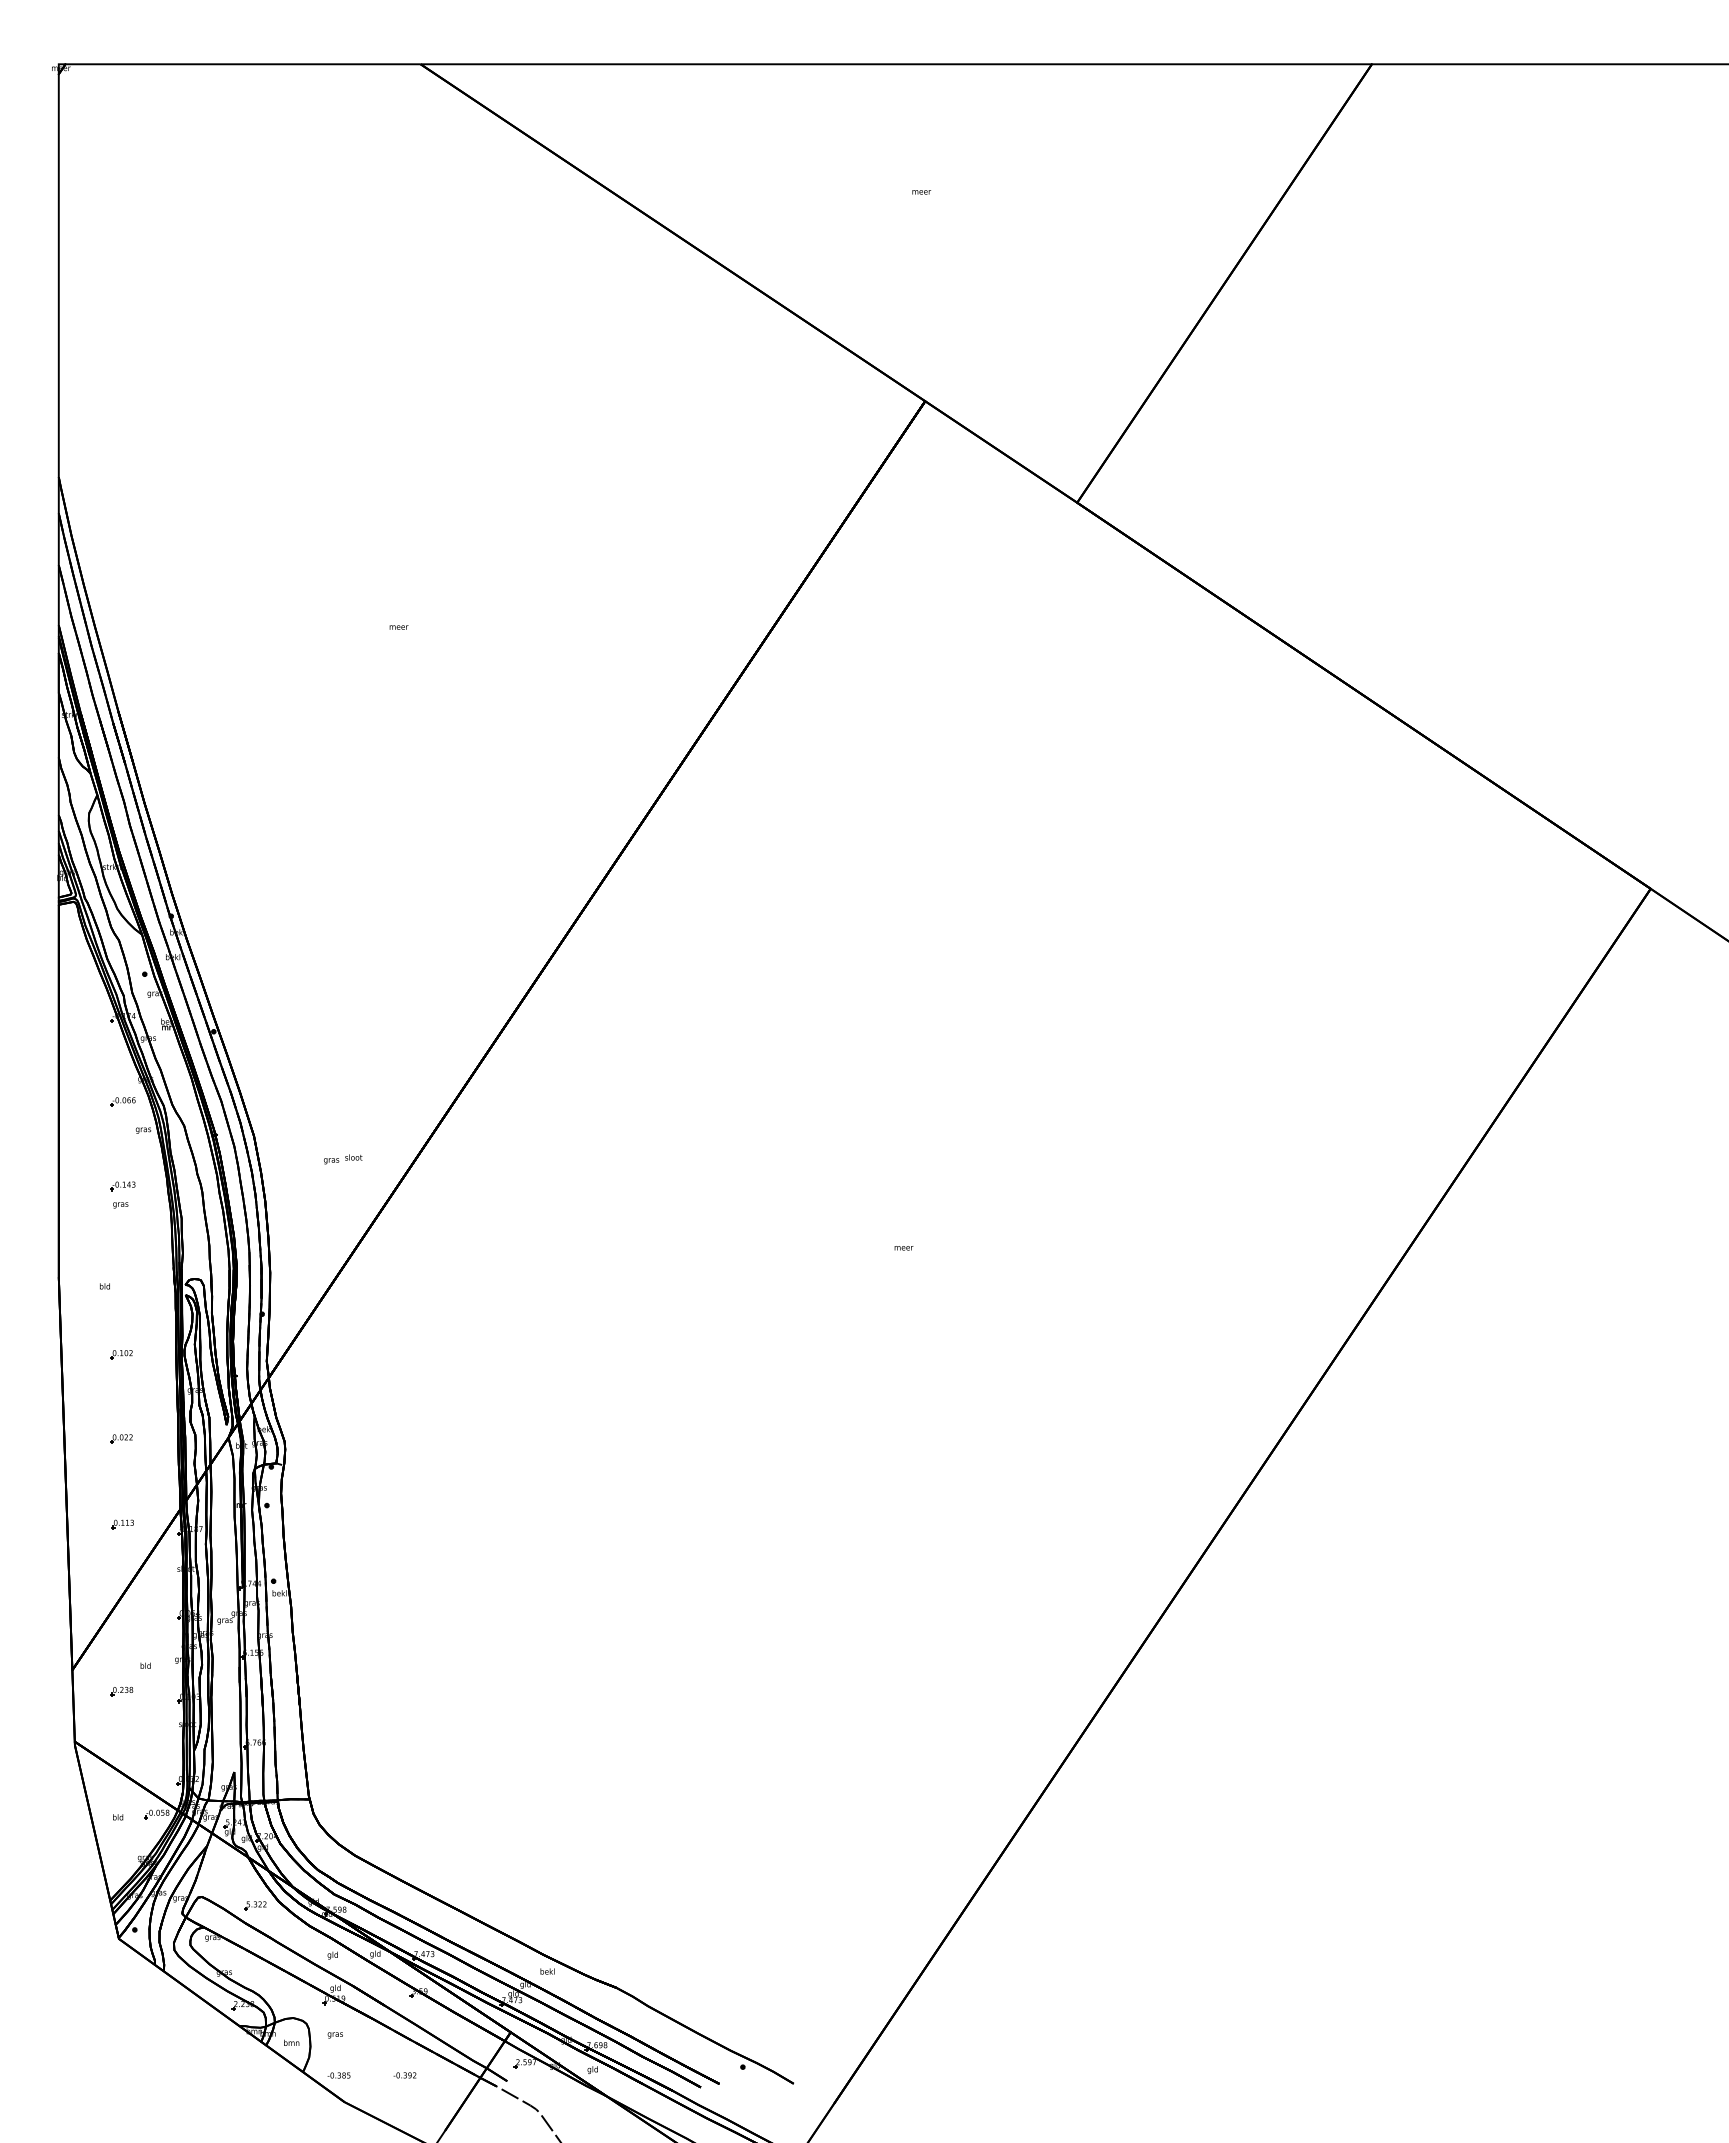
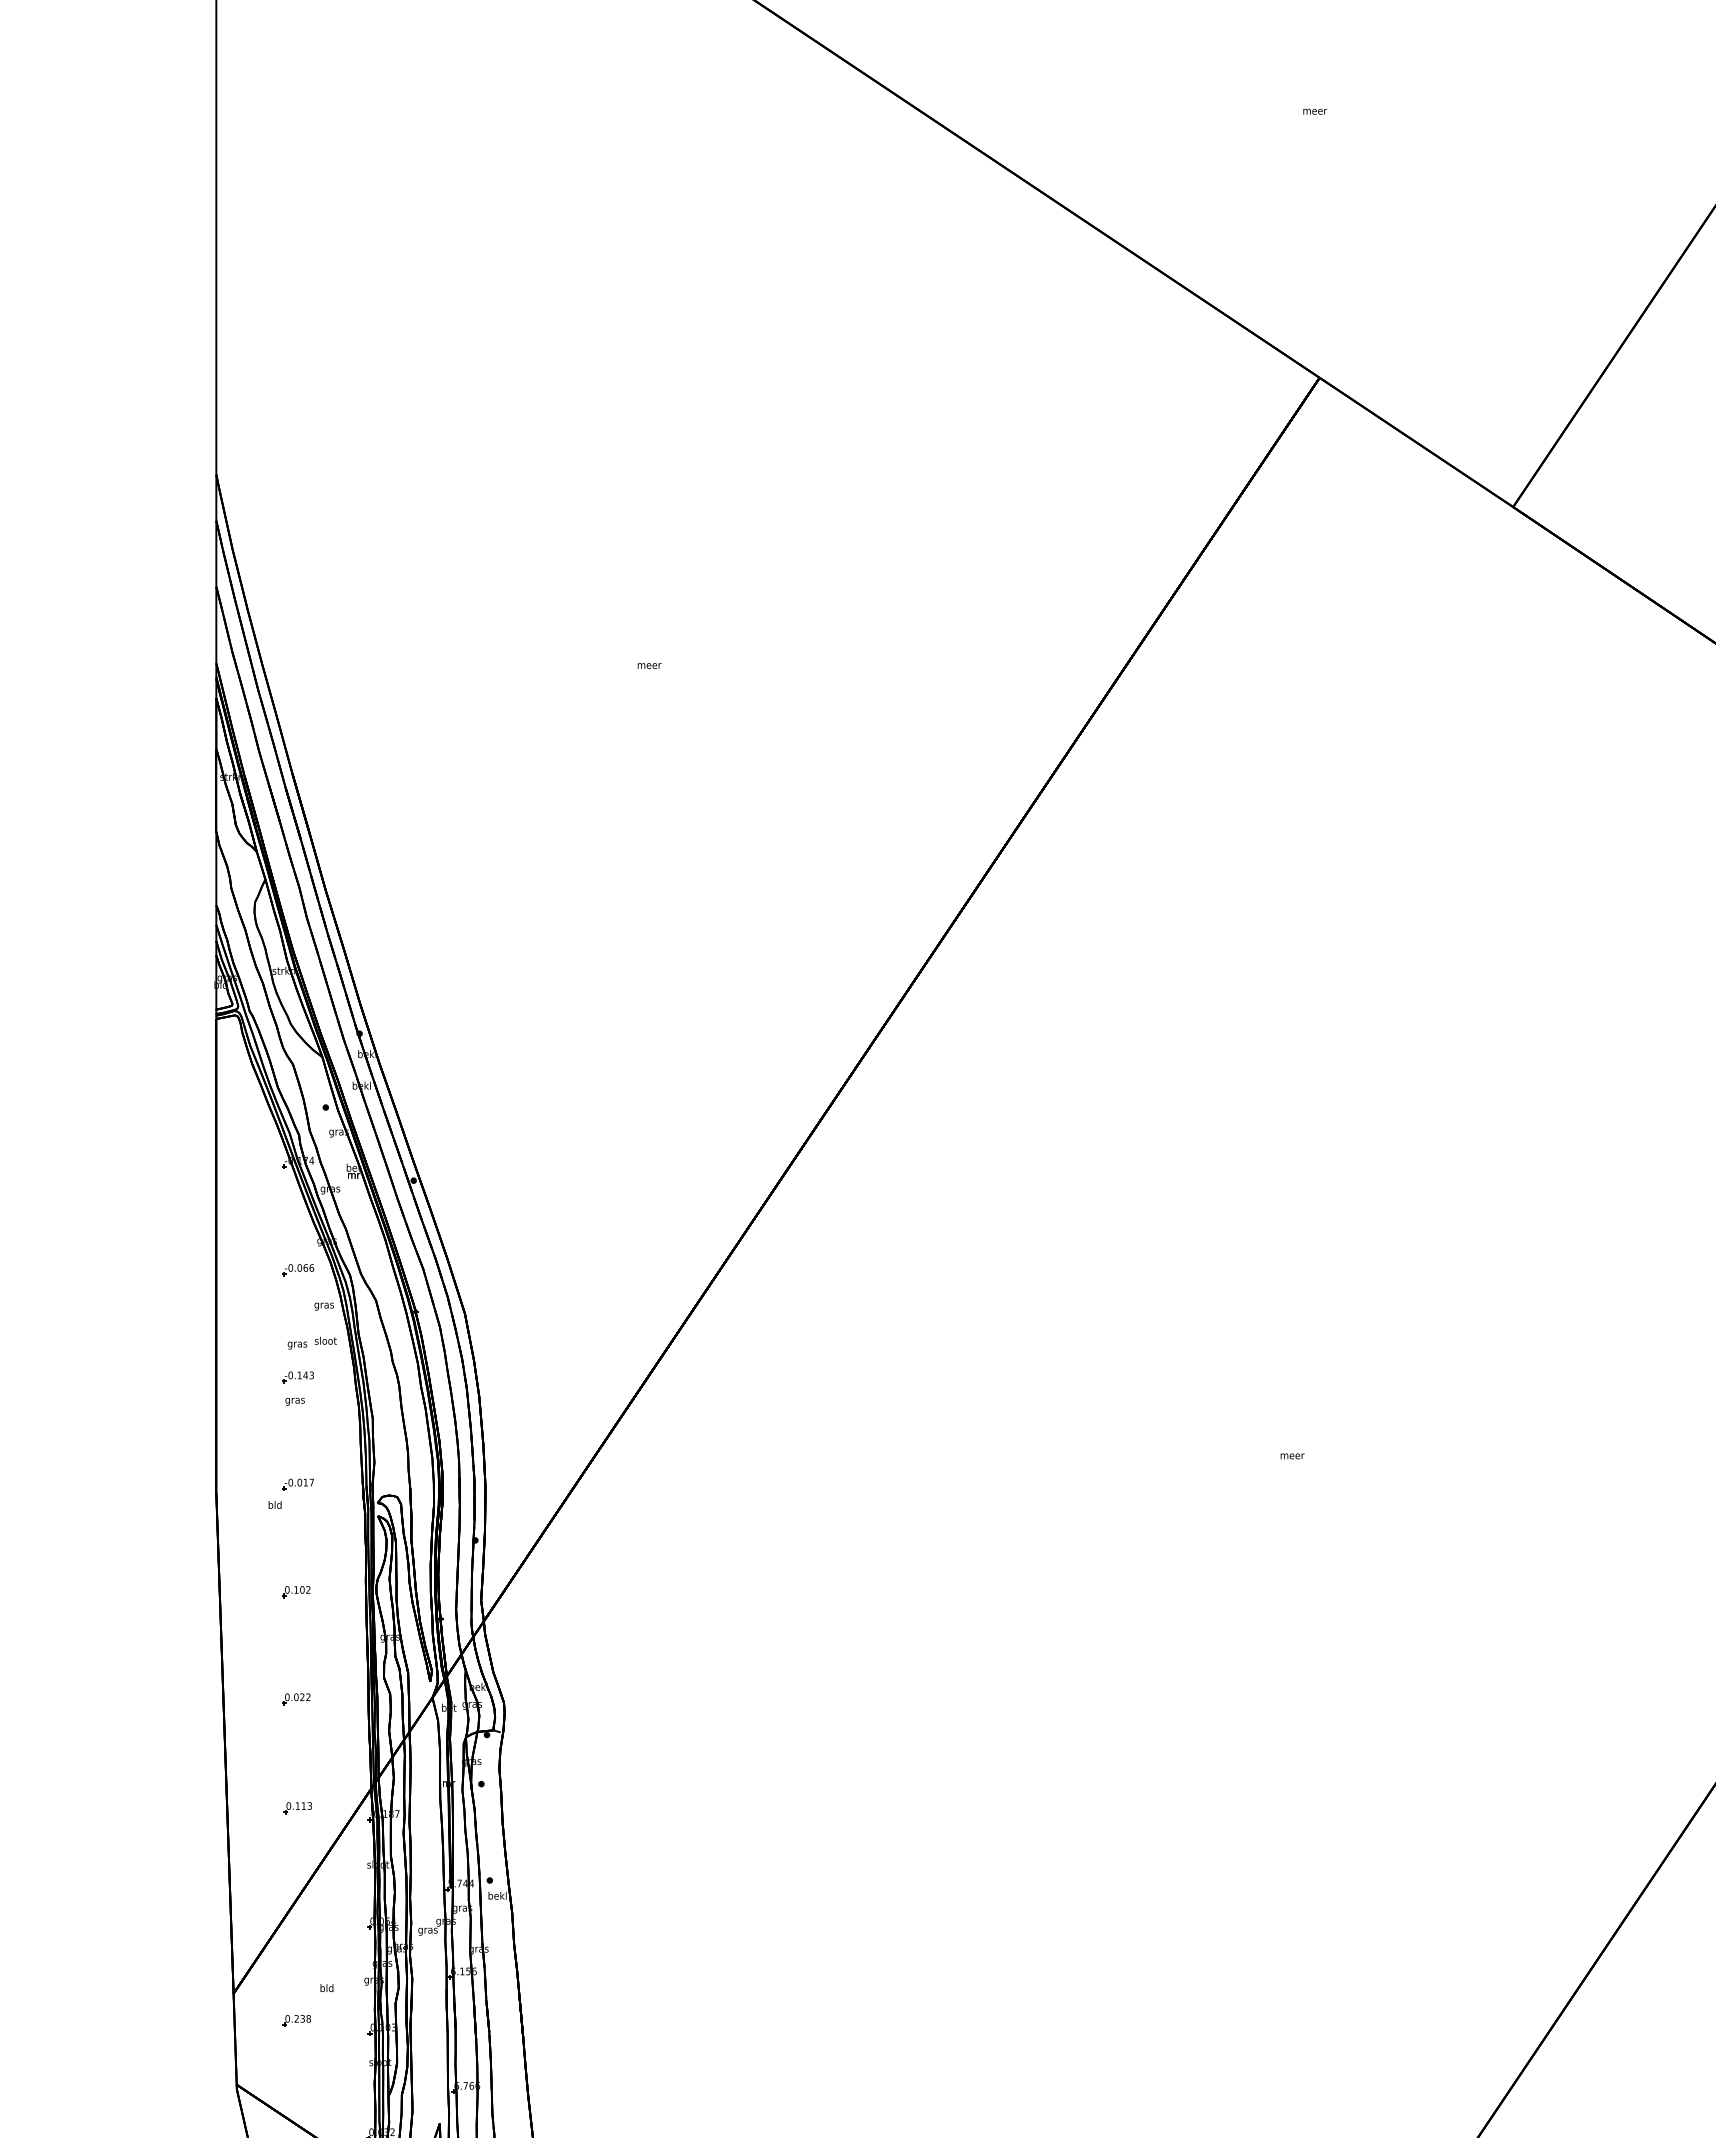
text: (343, 1159) -> (312, 1343), moved
part: (122, 1270) -> (297, 1484), added

